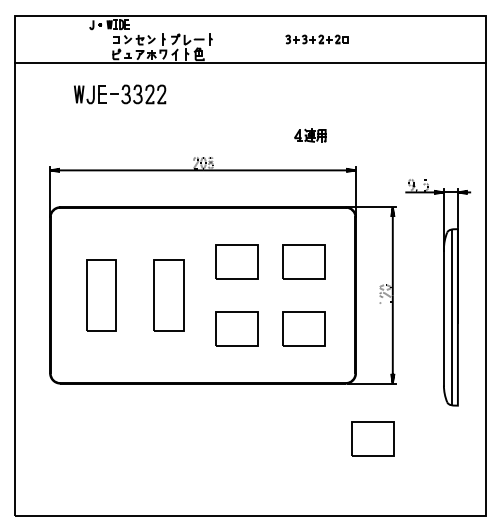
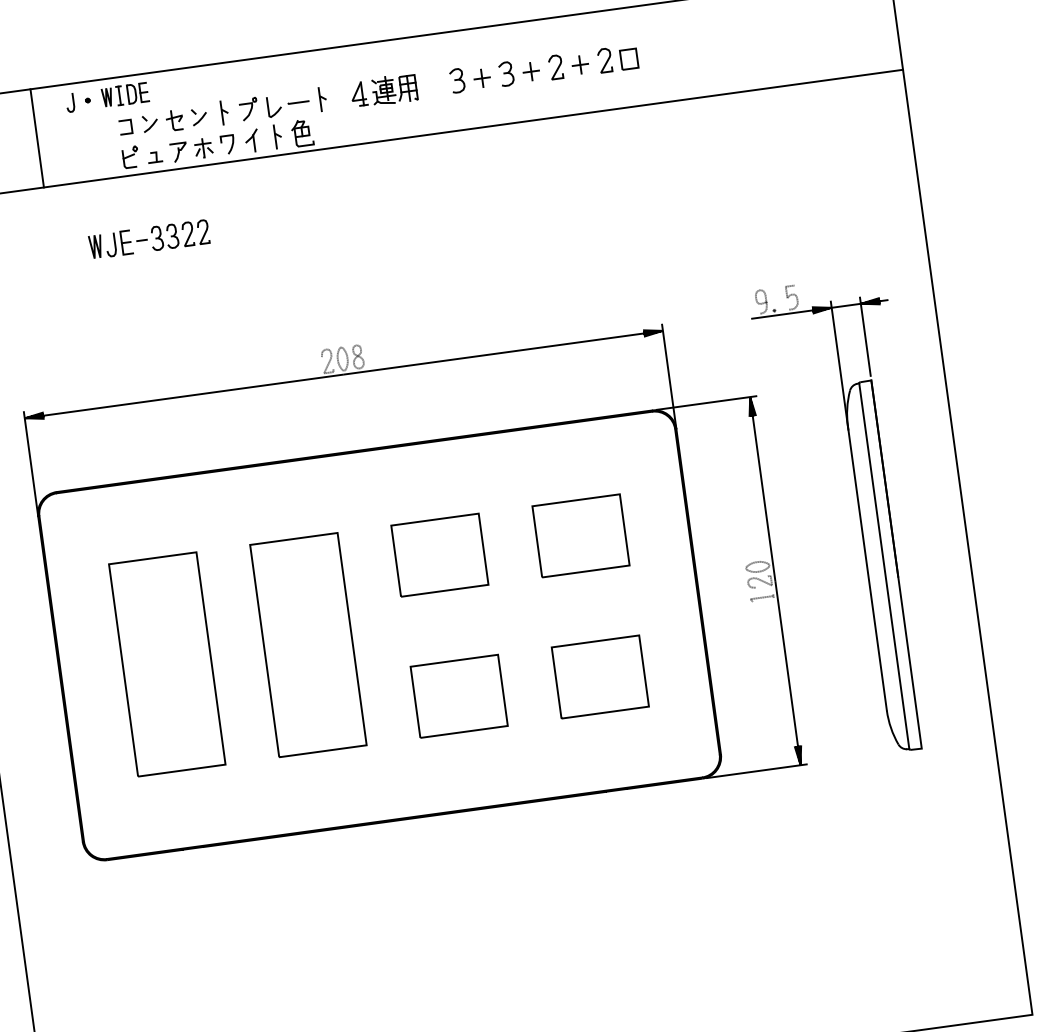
line: (74, 39) -> (38, 138), added
part: (317, 39) -> (545, 68), size x1.43
part: (120, 93) -> (149, 237), size x0.62
part: (310, 135) -> (384, 90), moved
part: (438, 292) -> (848, 518), moved
part: (100, 295) -> (165, 664), size x1.43
part: (168, 295) -> (307, 645), size x1.43
part: (372, 438) -> (773, 885), removed

